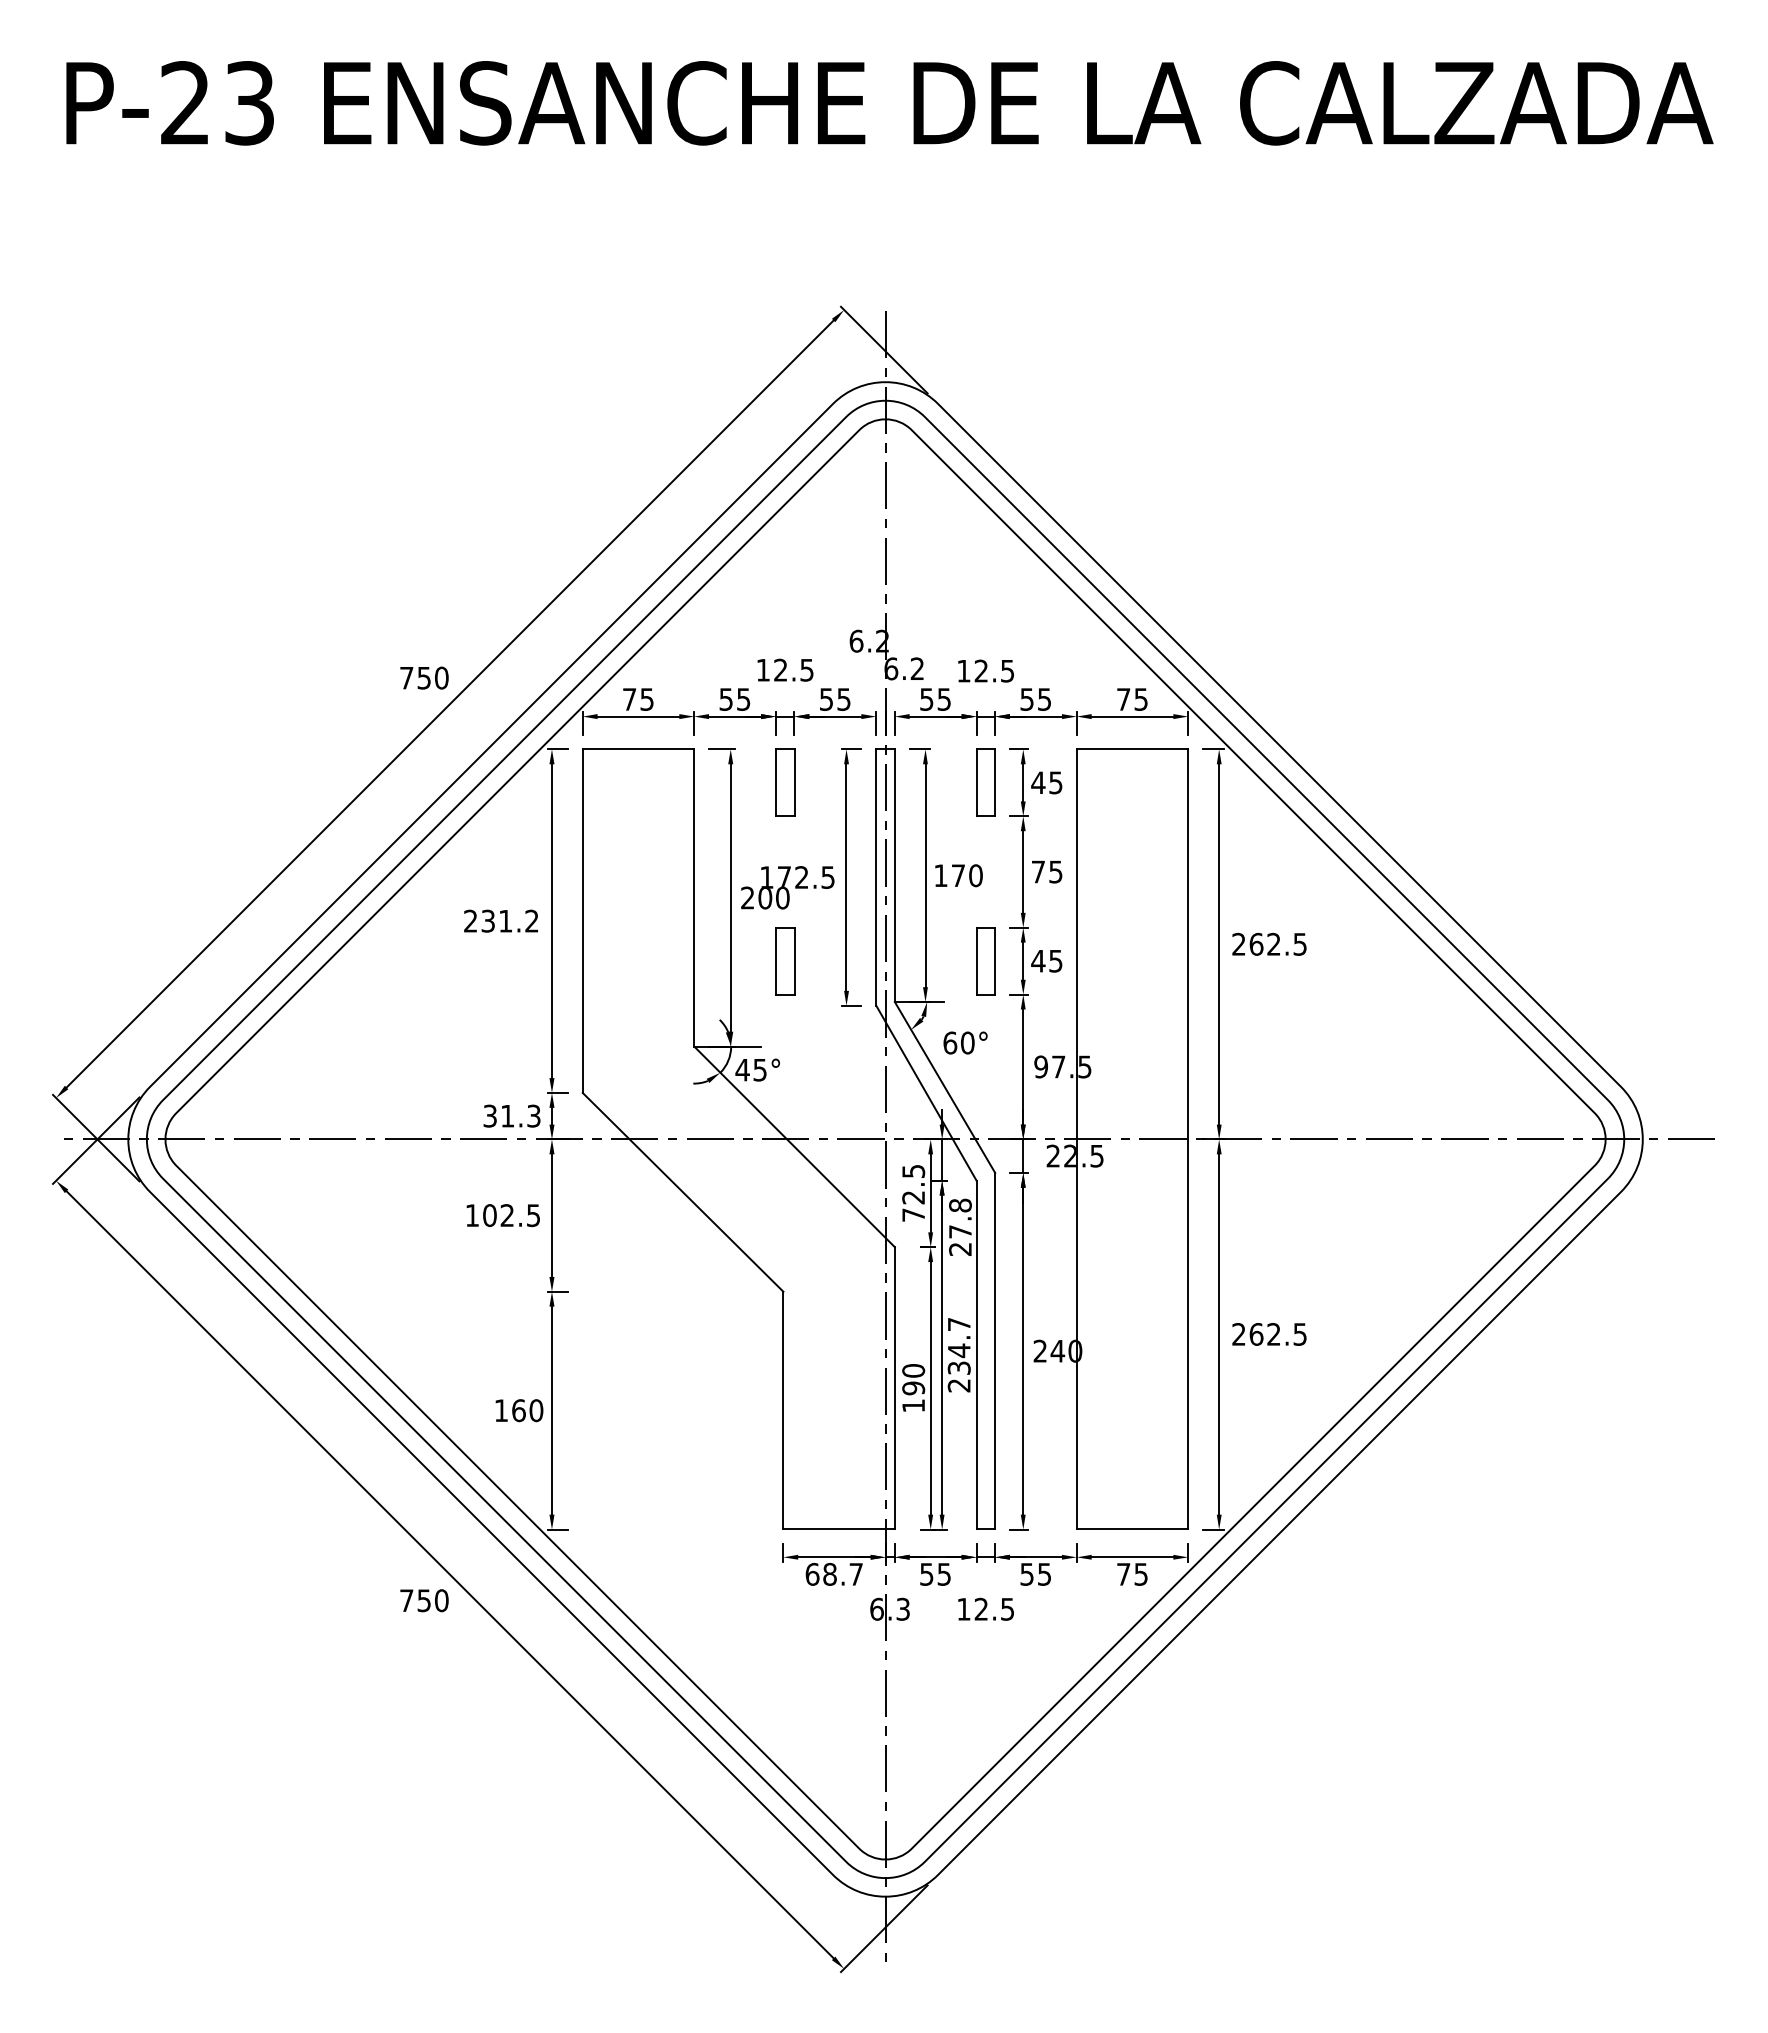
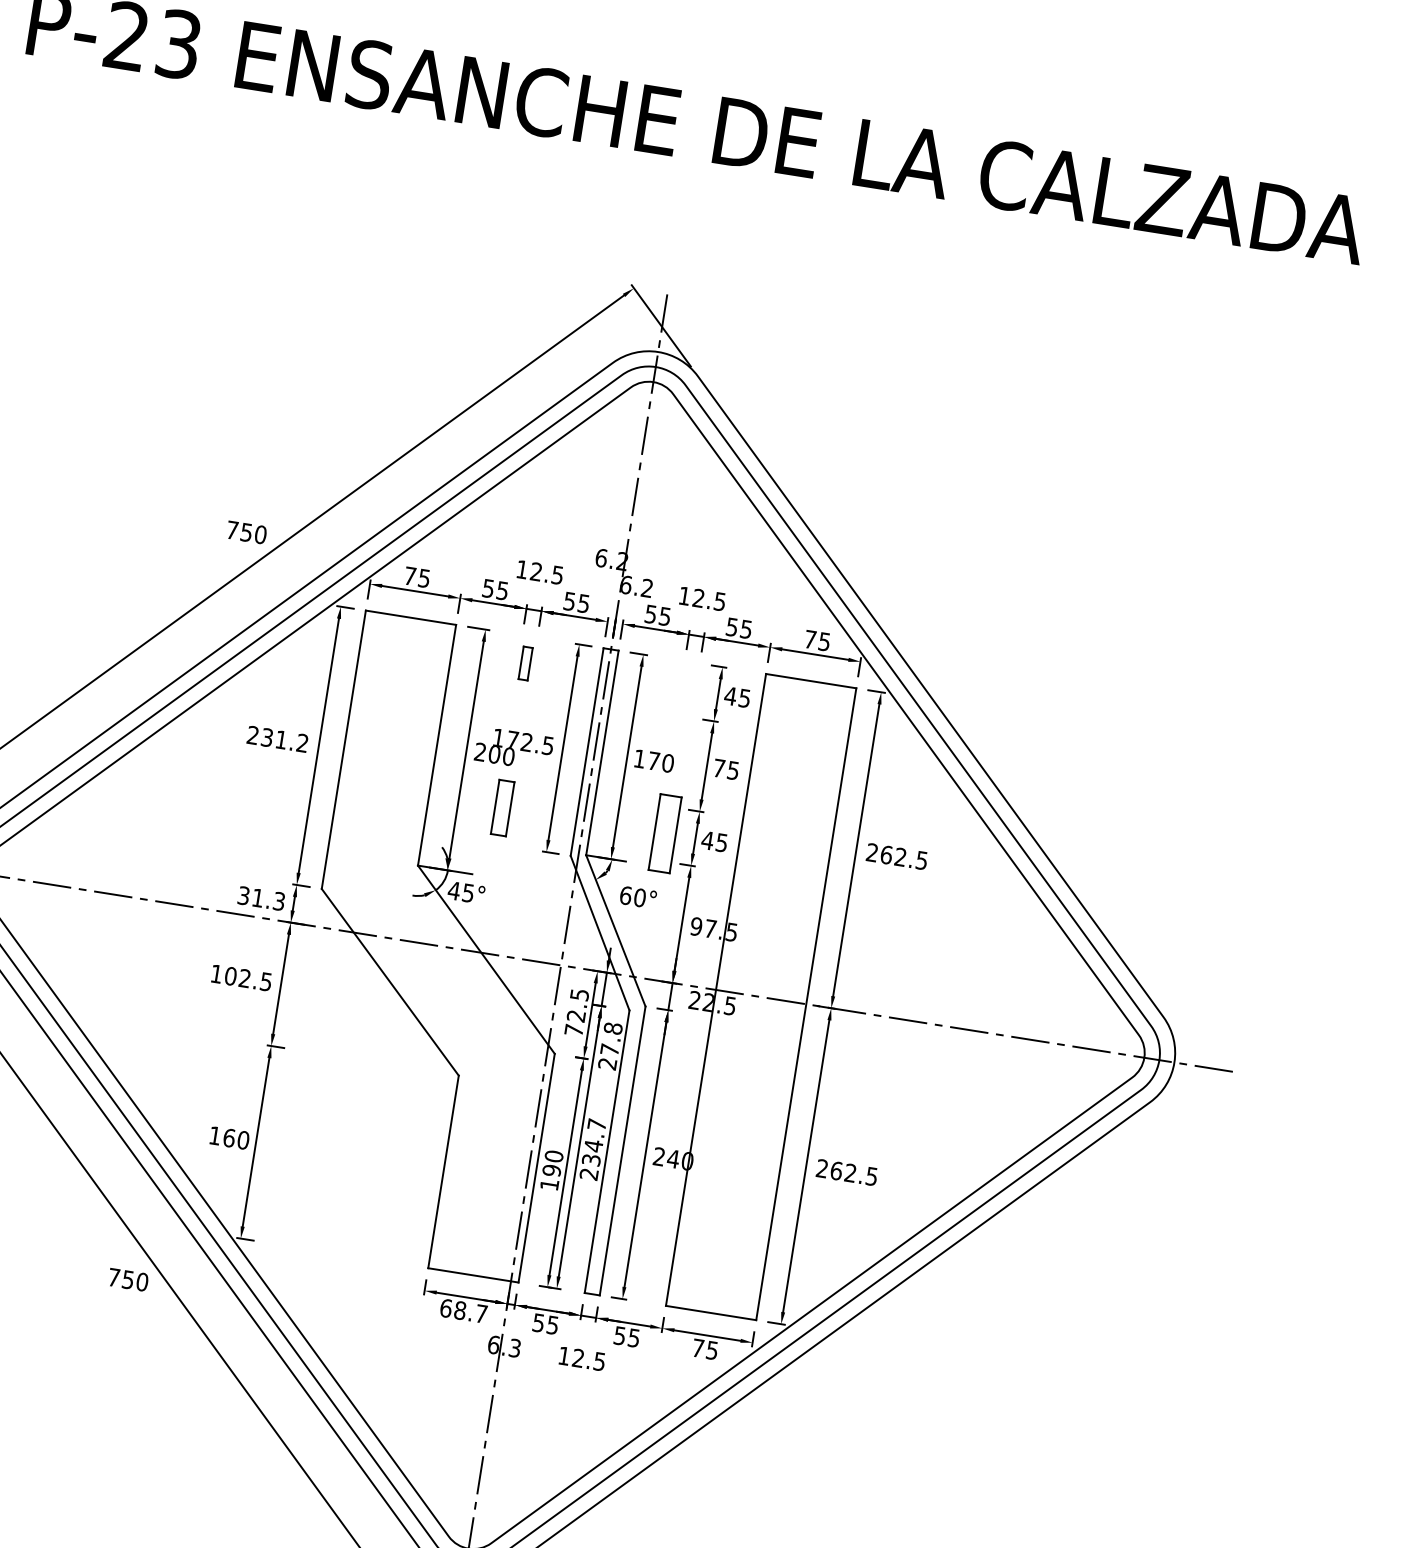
part: (785, 782) -> (525, 663), size x0.6
part: (985, 782) -> (687, 689), removed
part: (985, 961) -> (664, 834), size x1.4

